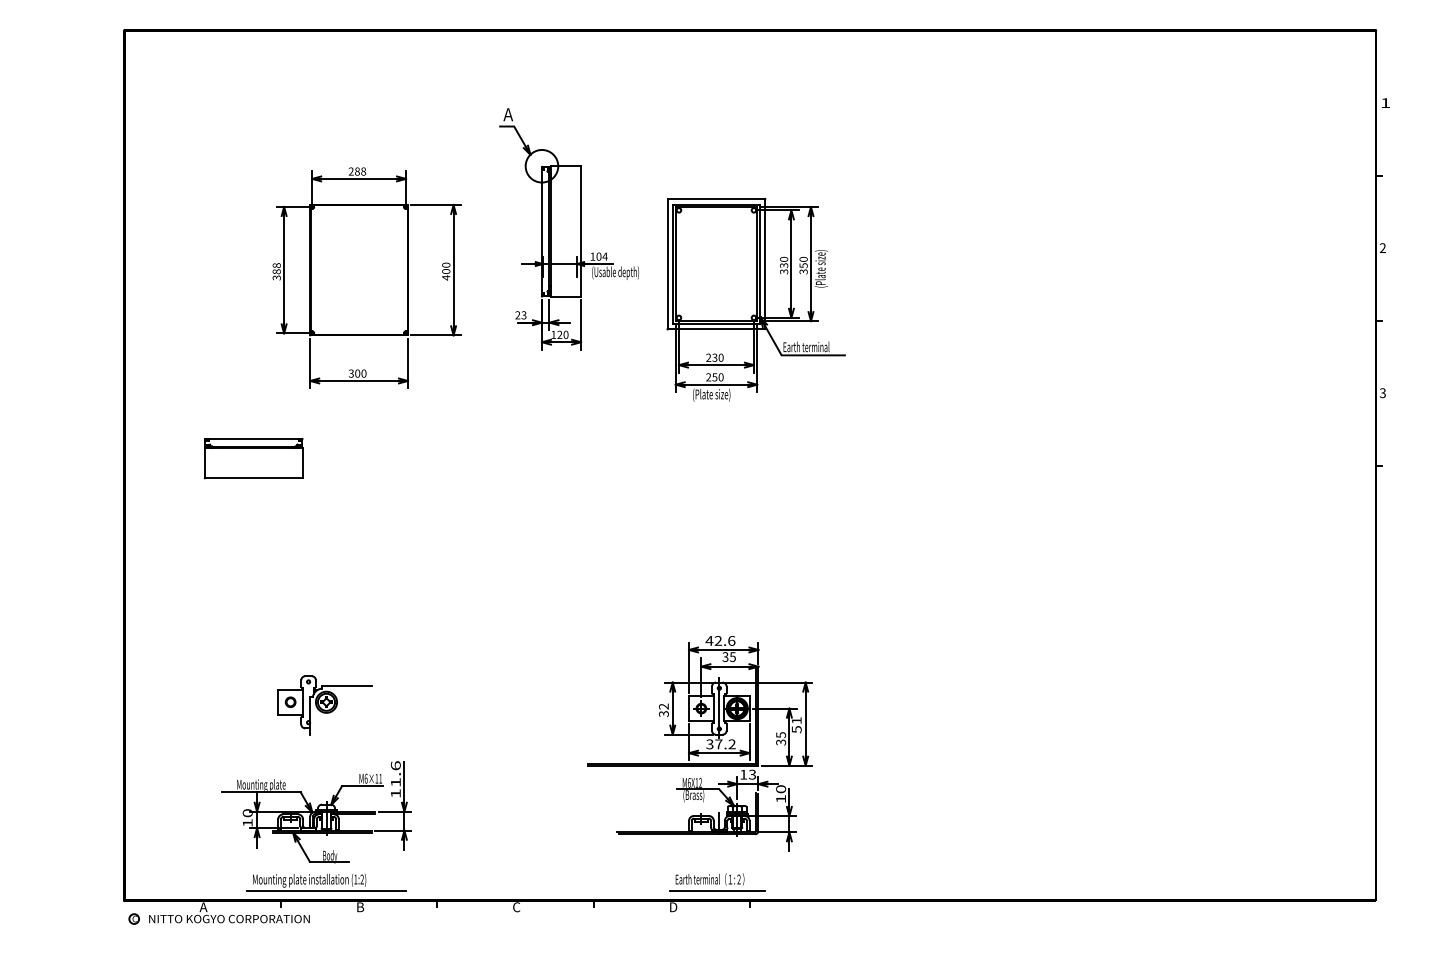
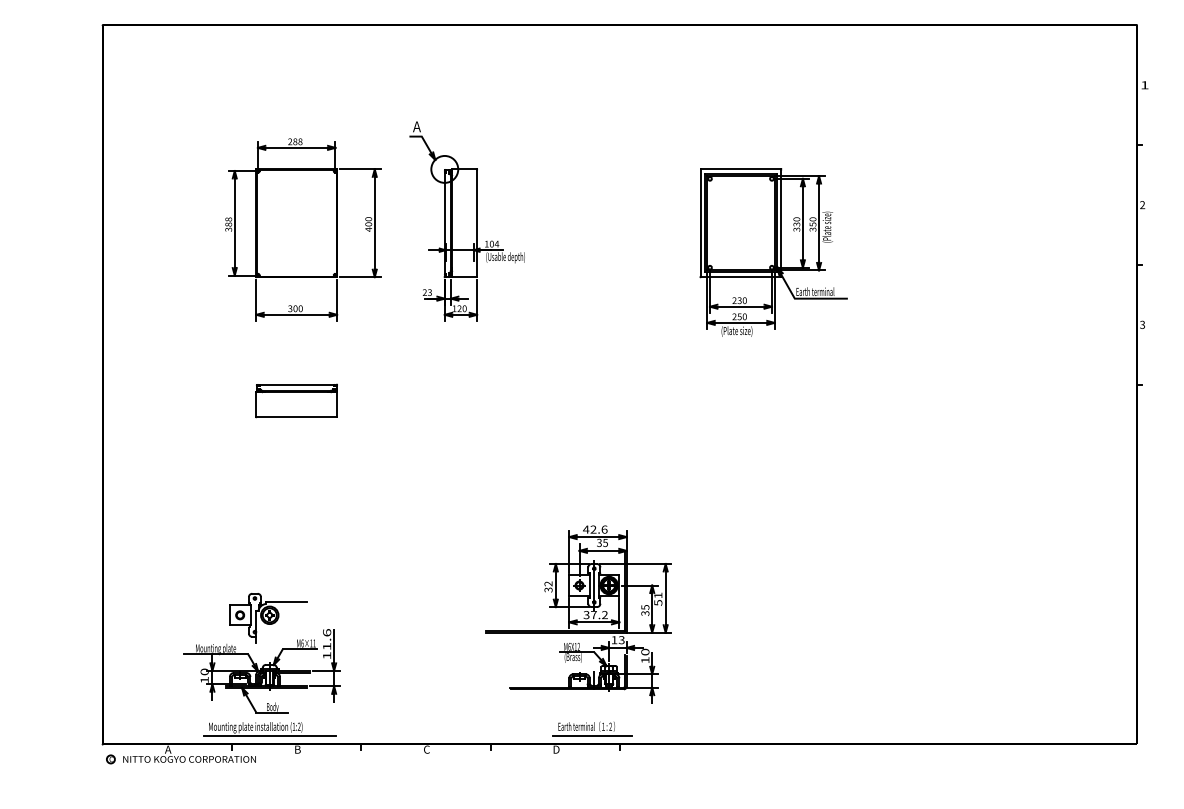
part: (568, 229) -> (466, 221), moved
part: (755, 299) -> (773, 252), moved
part: (253, 458) -> (296, 400), moved
part: (324, 706) -> (268, 618), moved

